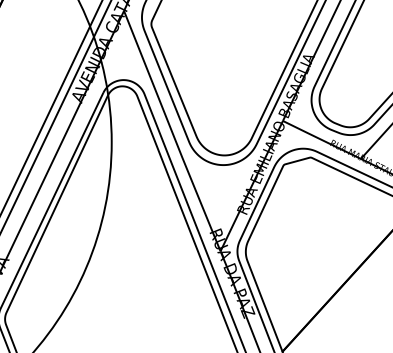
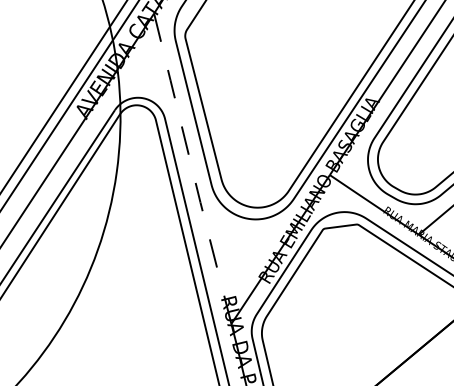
line: (172, 131) -> (192, 169), solid -> dashed

